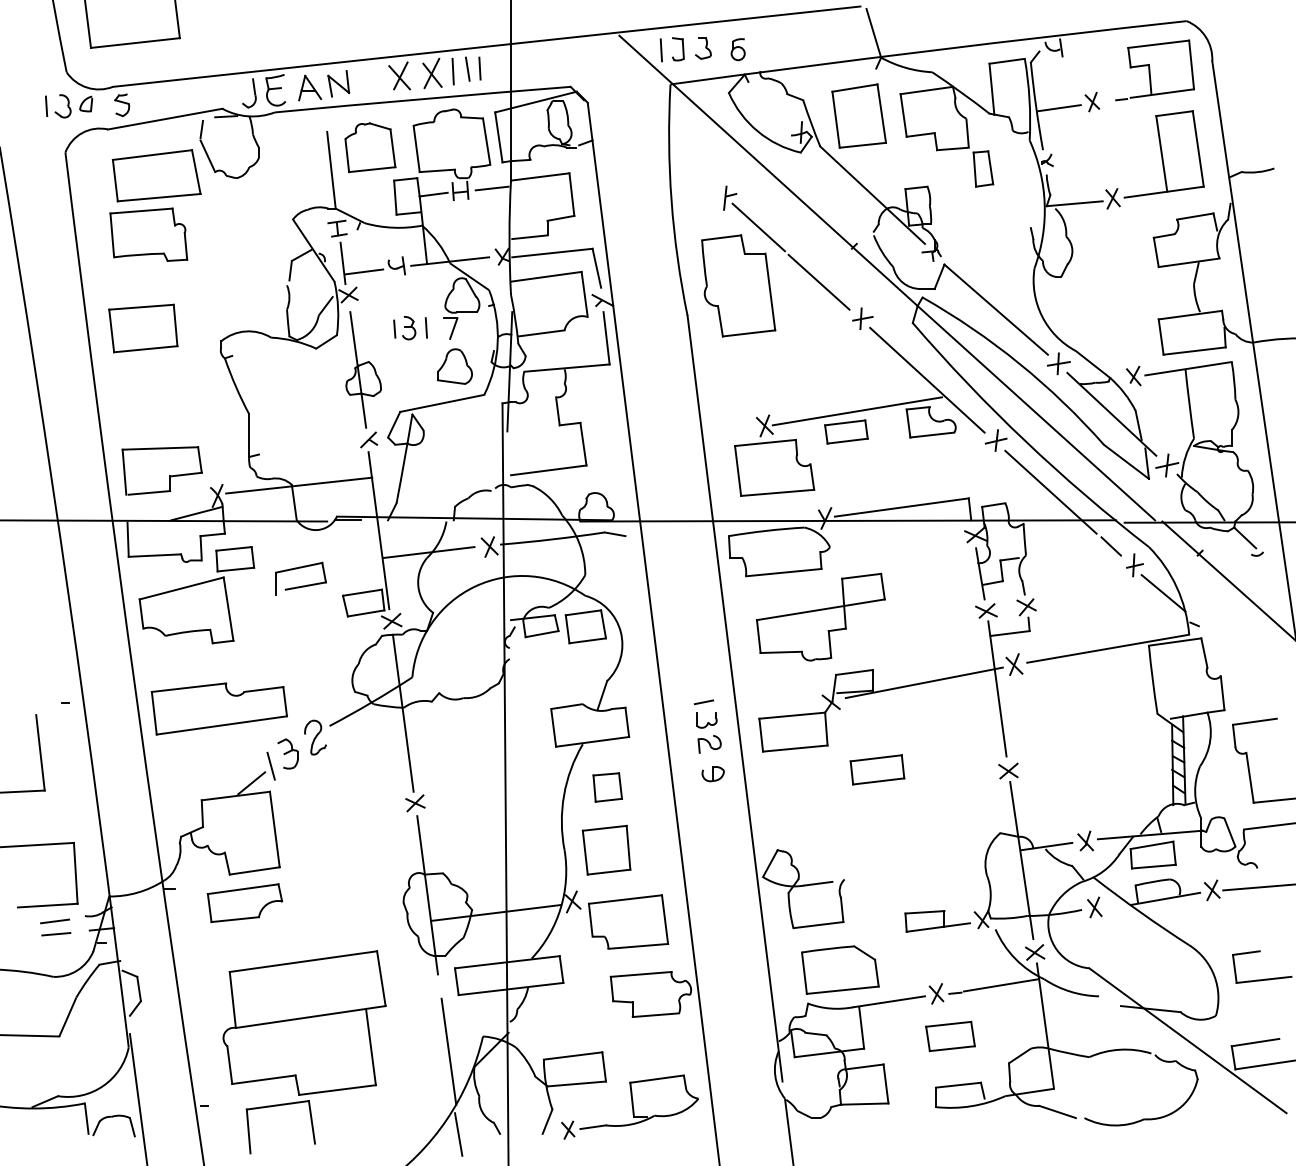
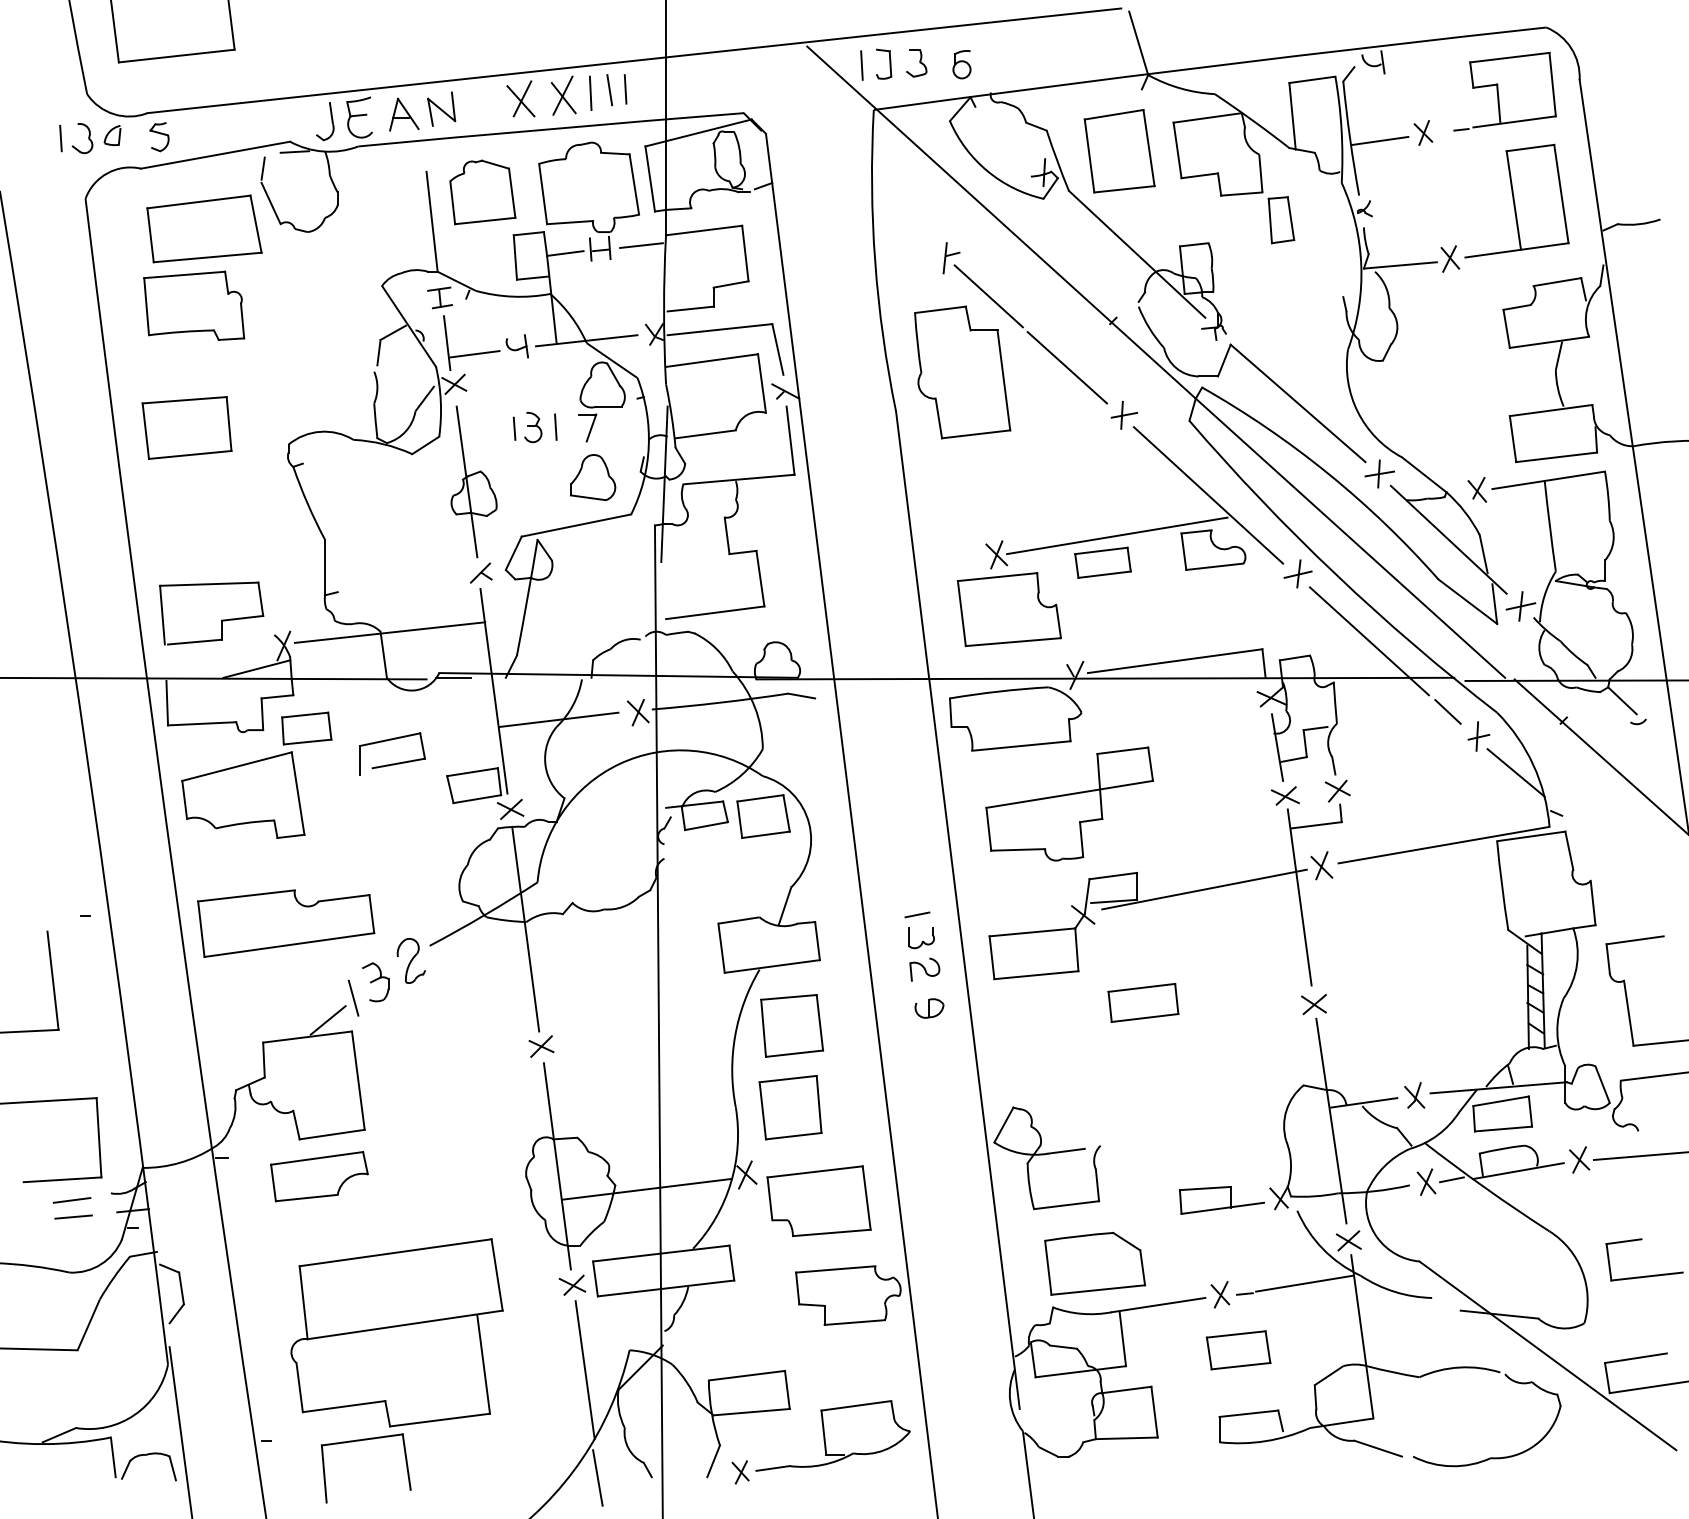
part: (607, 787) -> (791, 1025), size x1.67
line: (1113, 905) -> (1451, 1179), added
part: (439, 985) -> (572, 1284), added

